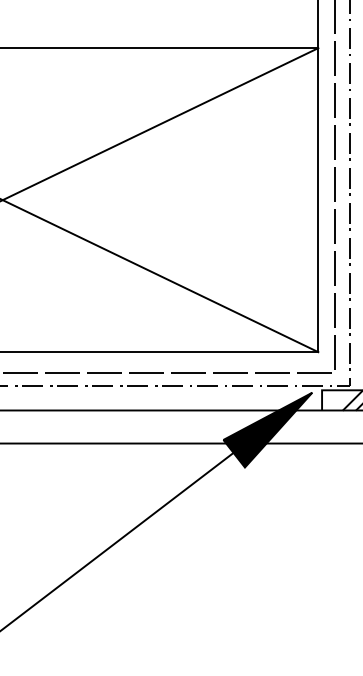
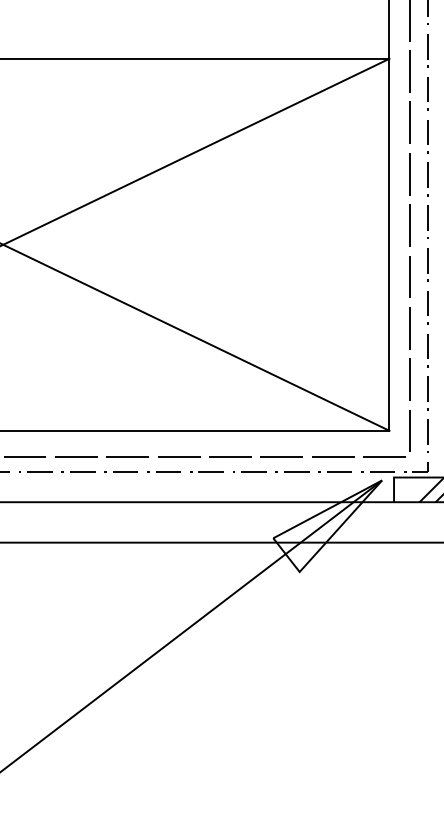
fill: (267, 430) -> (327, 526), removed

